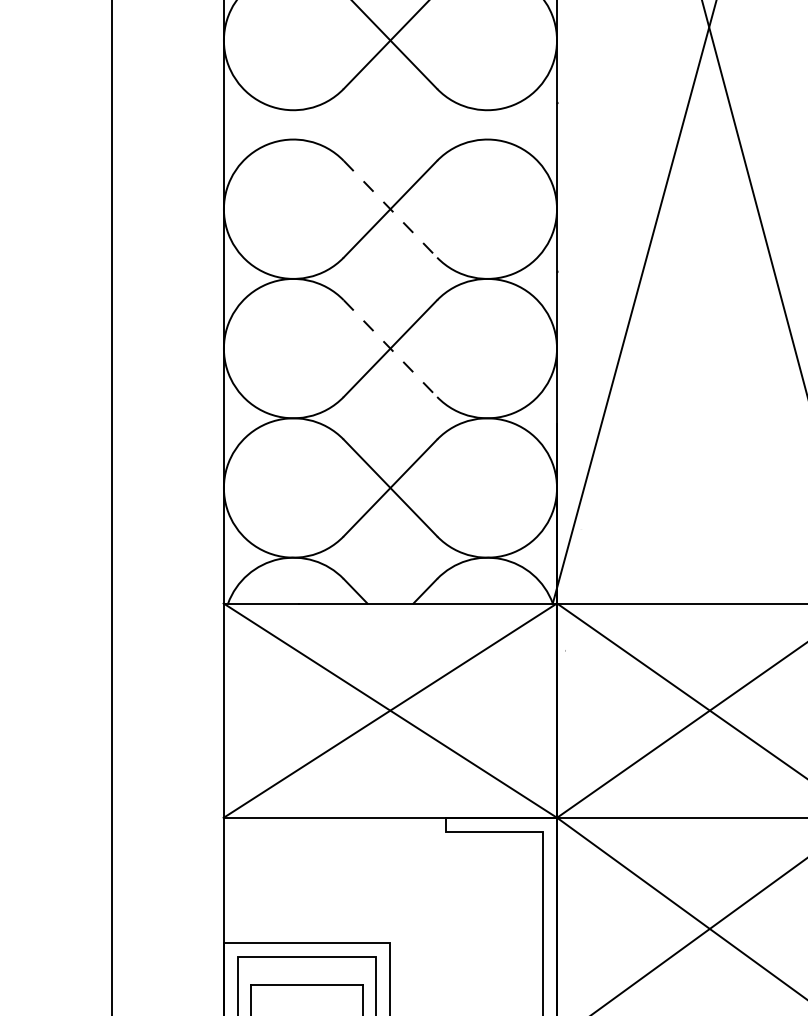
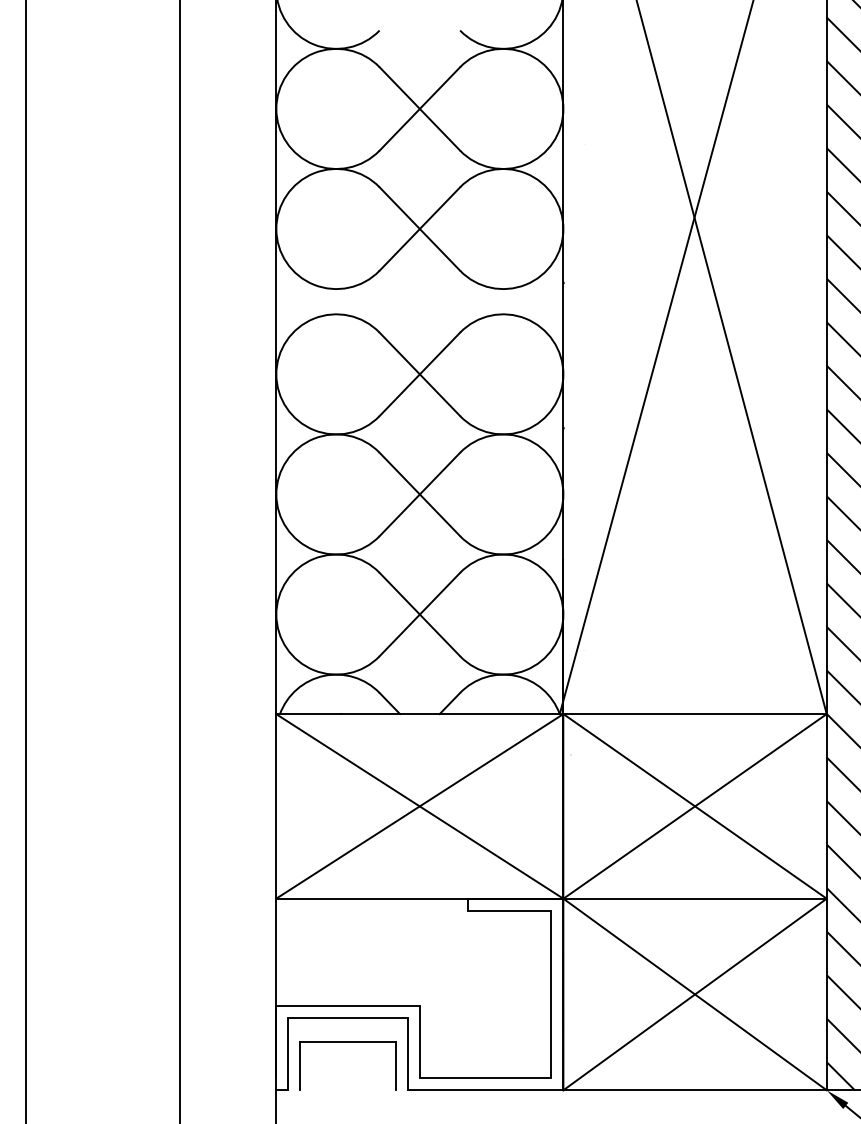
line: (390, 209) -> (419, 374), dashed -> solid
line: (390, 348) -> (419, 494), dashed -> solid

